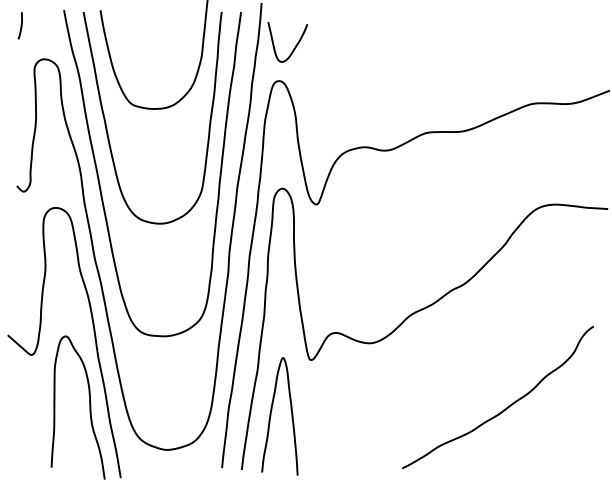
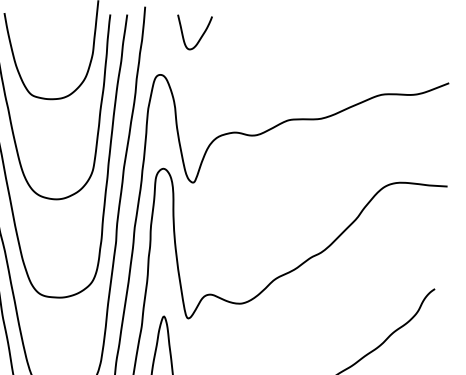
curve: (293, 48) -> (200, 37), moved

